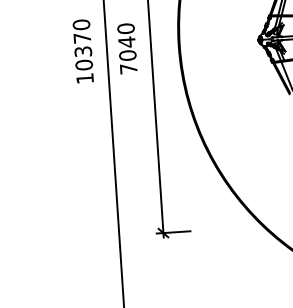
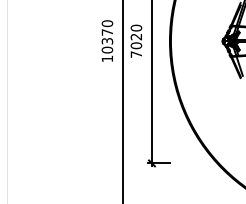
text: (125, 41) -> (135, 36), 7040 -> 7020

